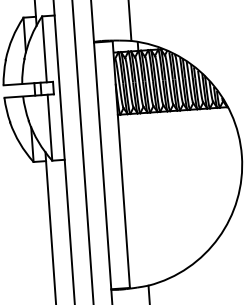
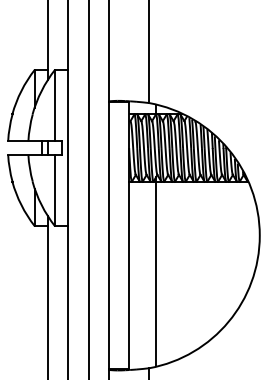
line: (148, 195) -> (156, 271), added

